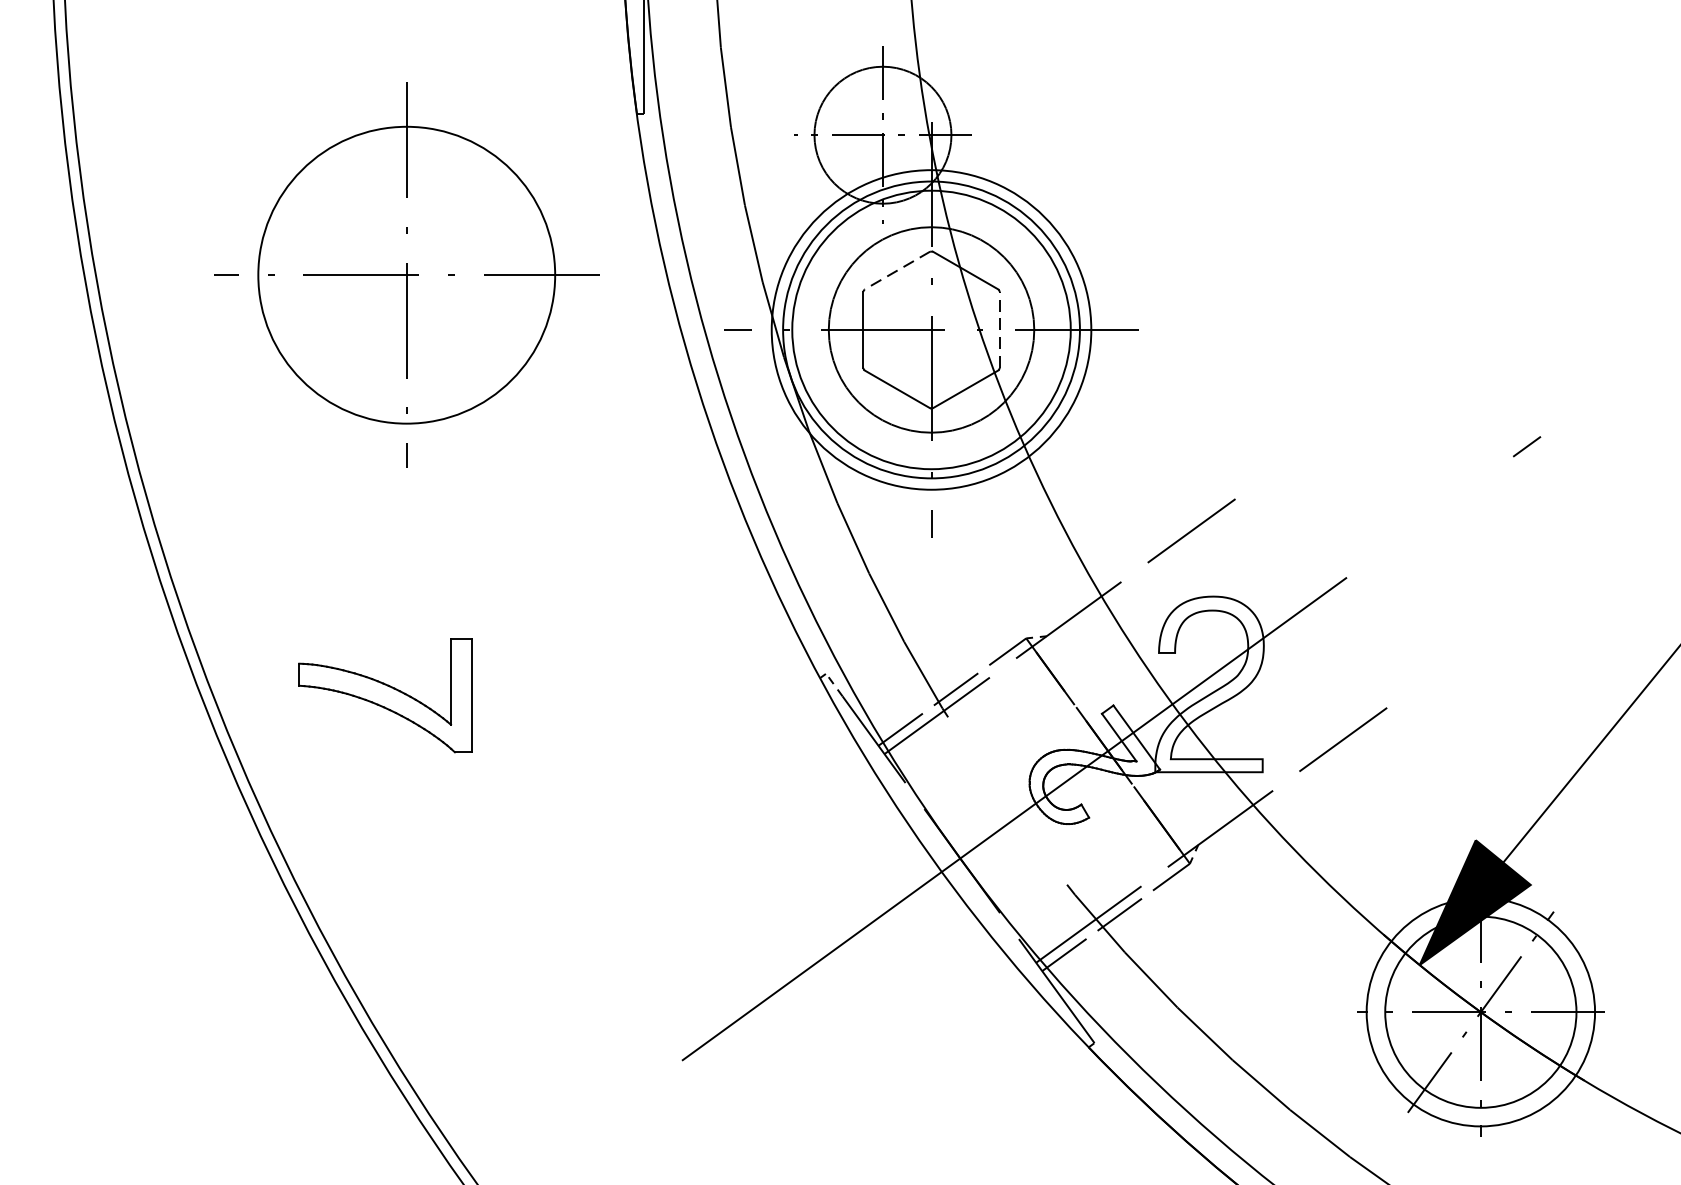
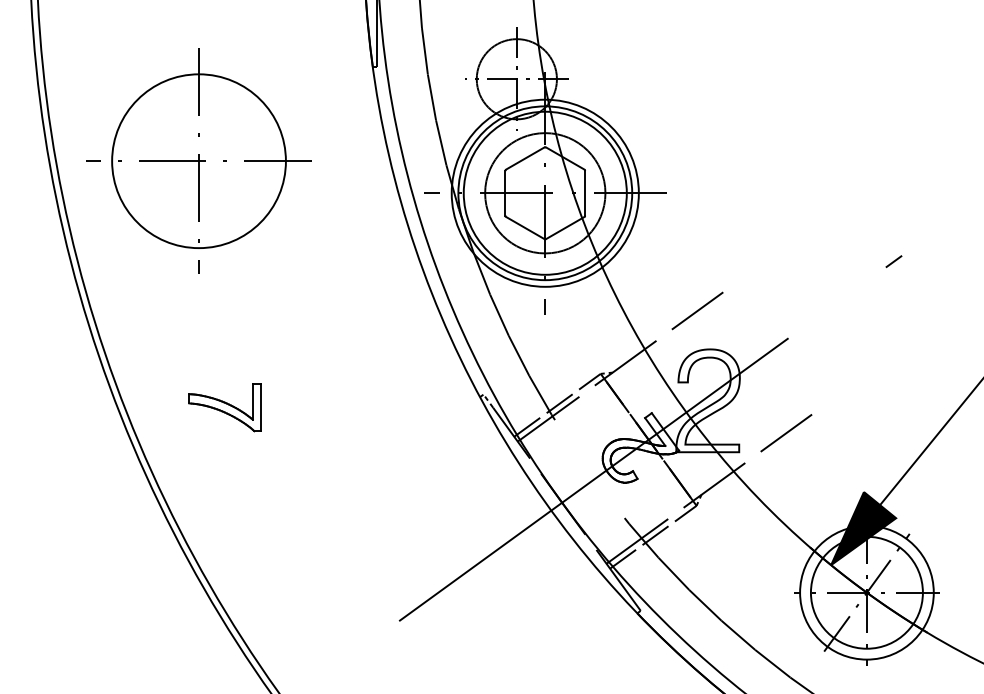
line: (896, 270) -> (524, 158), dashed -> solid
part: (405, 273) -> (198, 160), moved
line: (1000, 328) -> (585, 192), dashed -> solid
part: (383, 695) -> (224, 407), size x0.71

